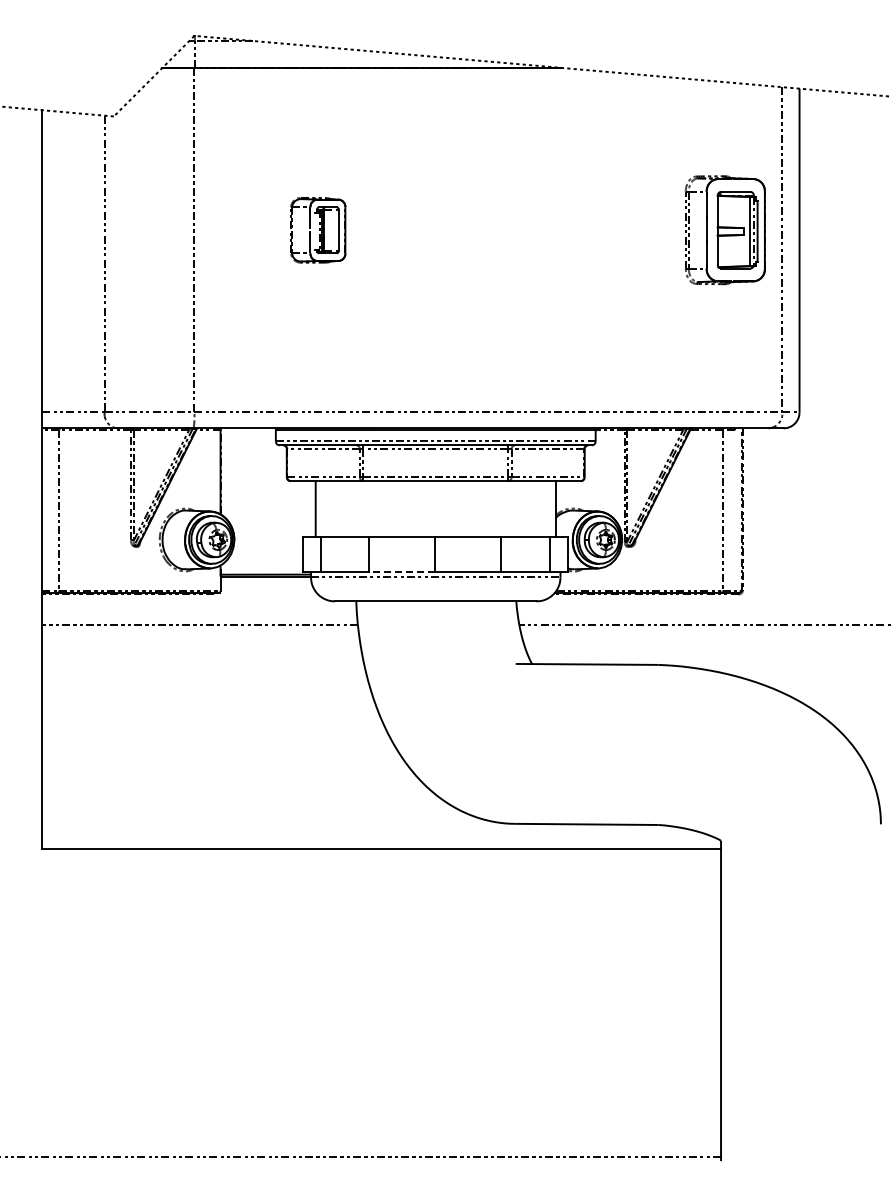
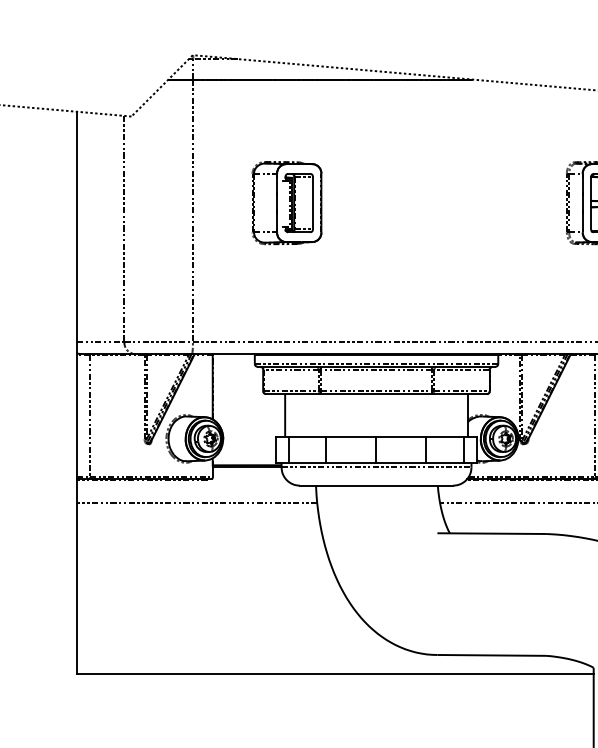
part: (318, 230) -> (287, 203), size x1.67
line: (401, 571) -> (350, 462), dashed -> solid

